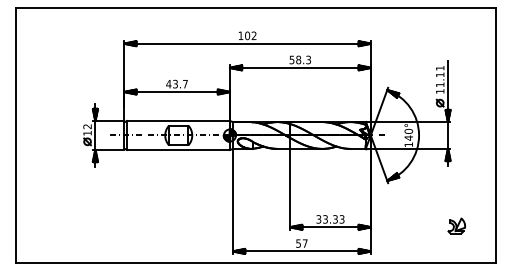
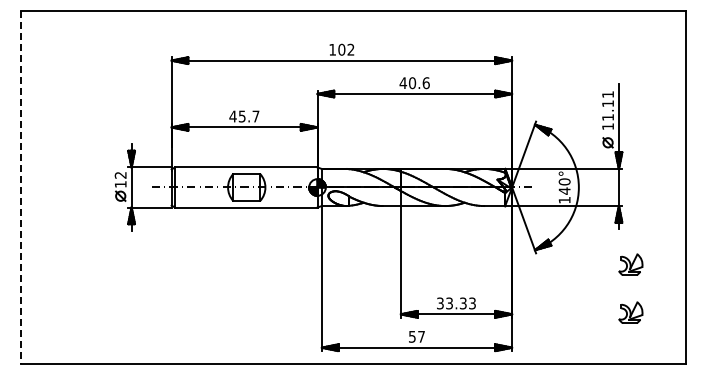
text: (300, 60) -> (414, 83), 58.3 -> 40.6
text: (175, 83) -> (242, 115), 43.7 -> 45.7
line: (15, 135) -> (21, 187), solid -> dashed
part: (456, 191) -> (630, 264), added

